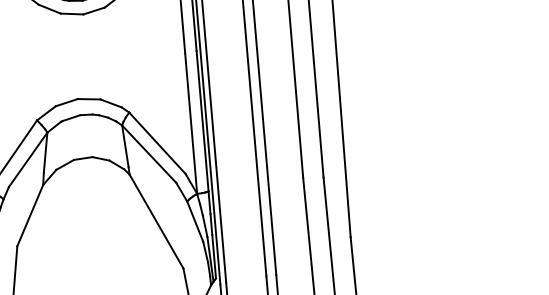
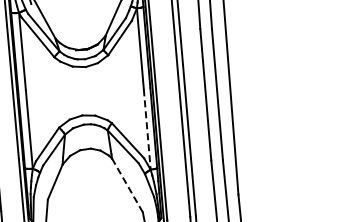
line: (191, 125) -> (147, 130), solid -> dashed
line: (156, 221) -> (127, 185), solid -> dashed

